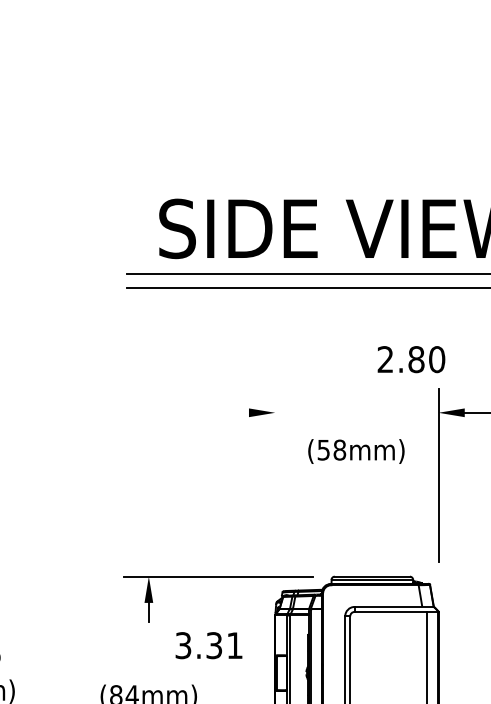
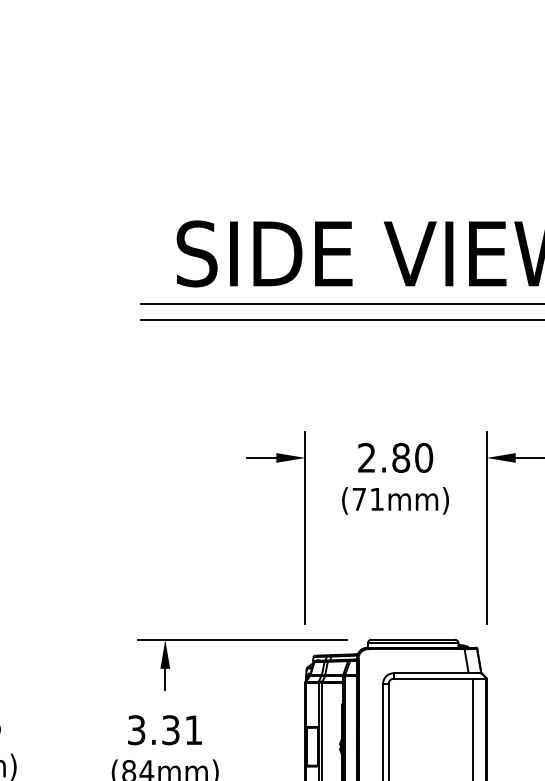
text: (411, 359) -> (395, 457), moved
line: (235, 412) -> (261, 457), added
text: (332, 450) -> (368, 499), (58mm) -> (71mm)
line: (275, 475) -> (305, 527), added
text: (208, 645) -> (164, 730), moved

